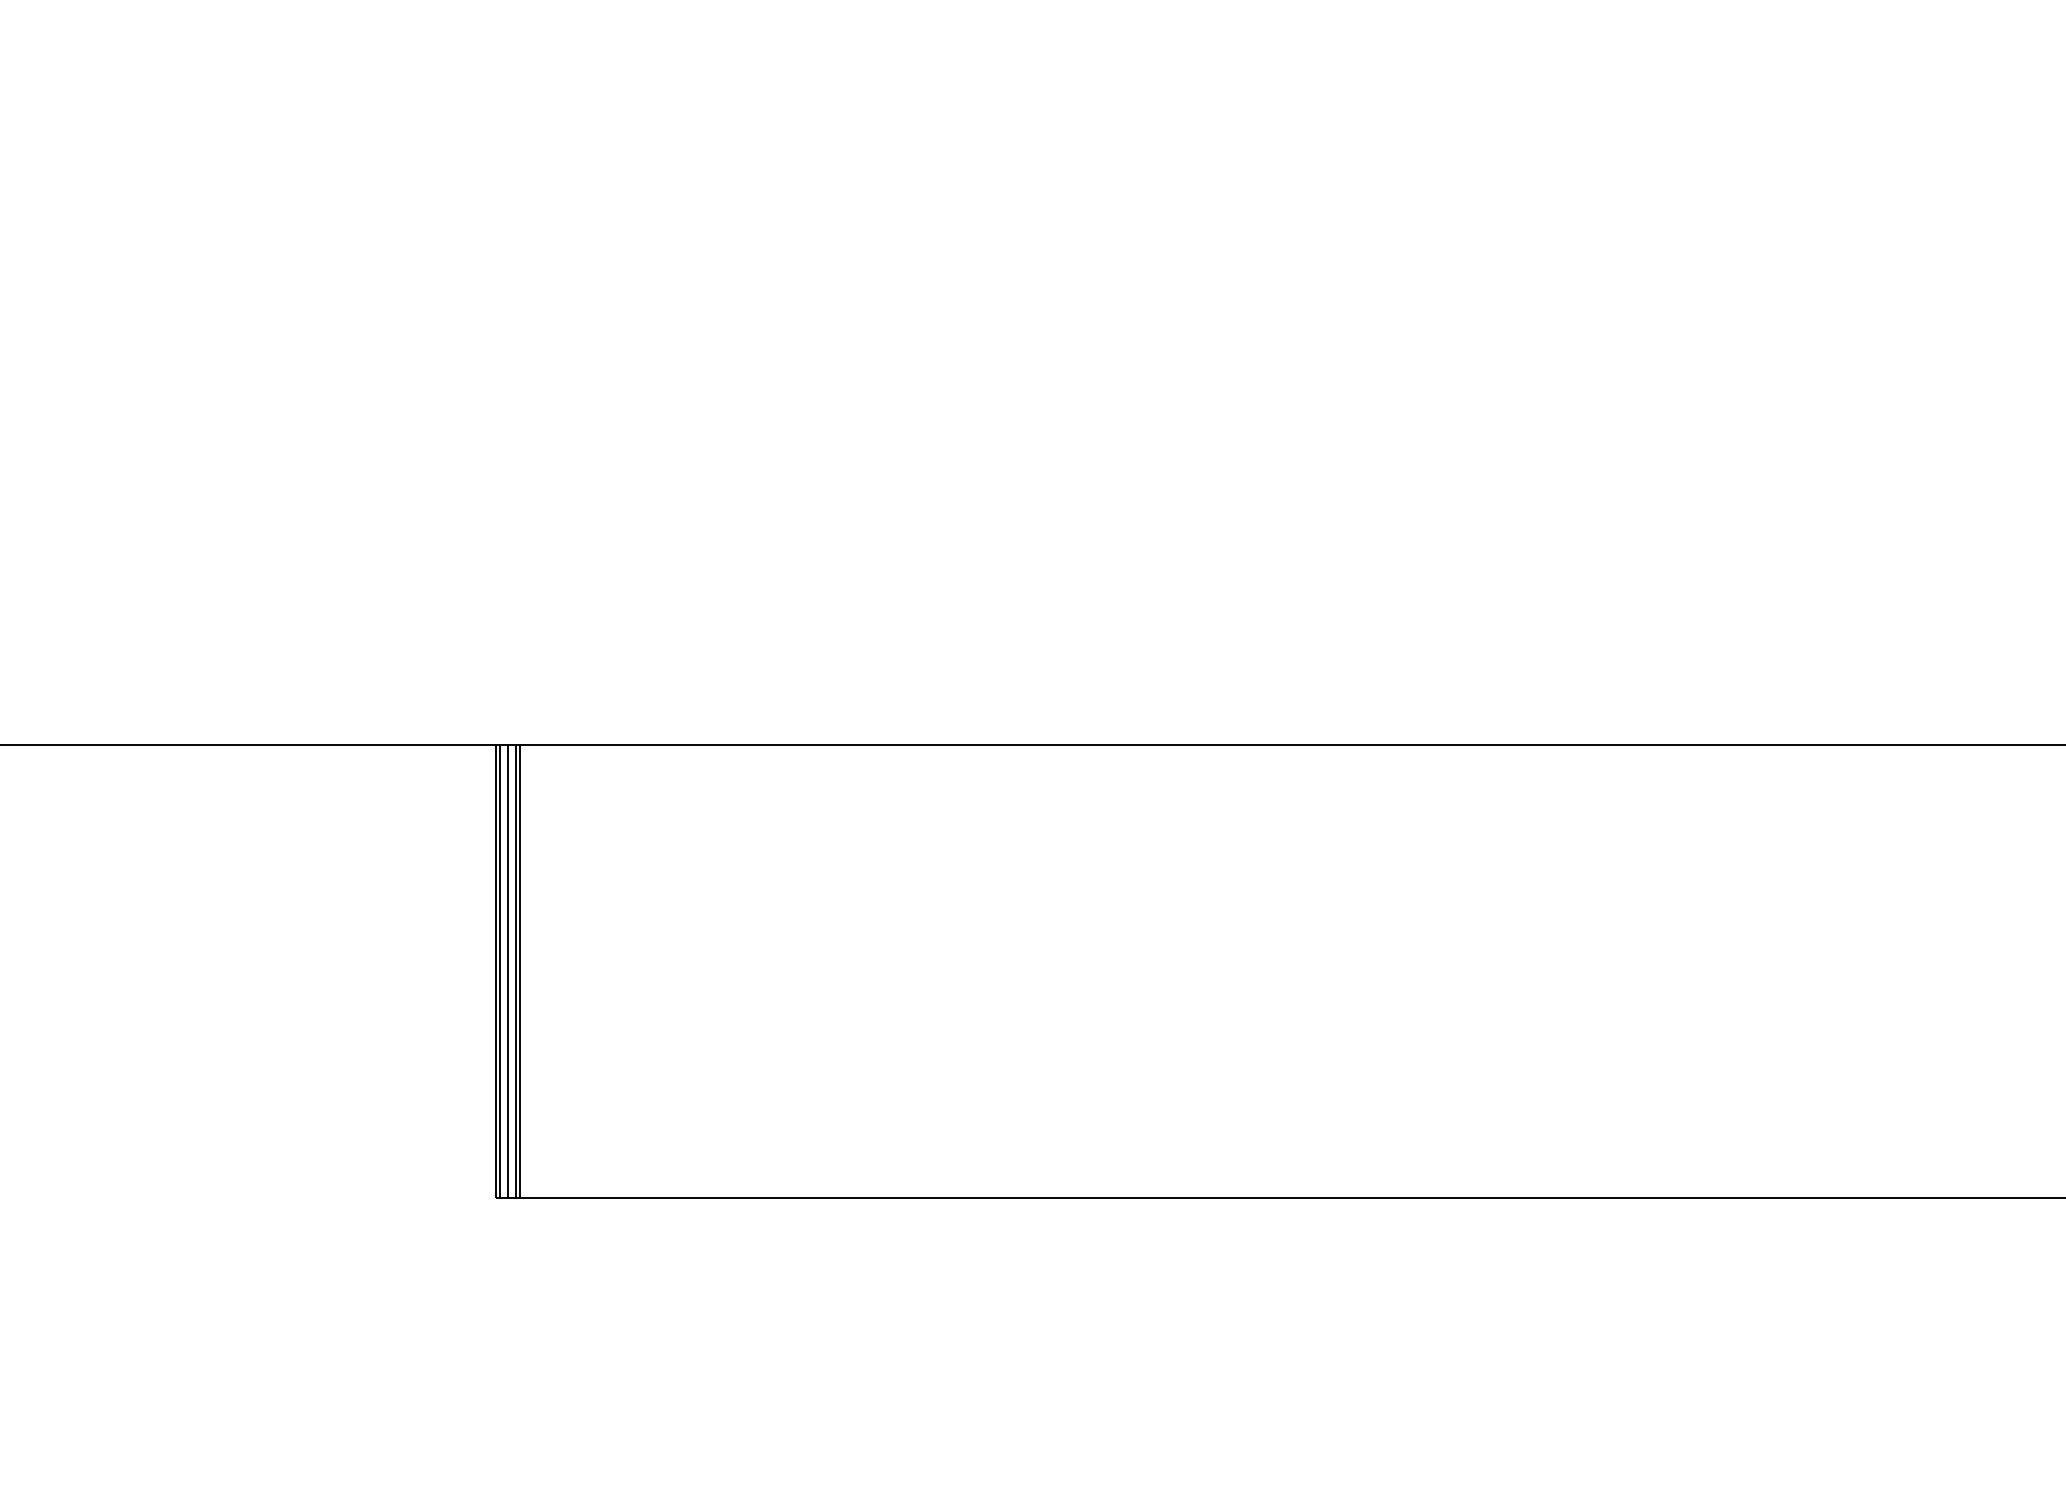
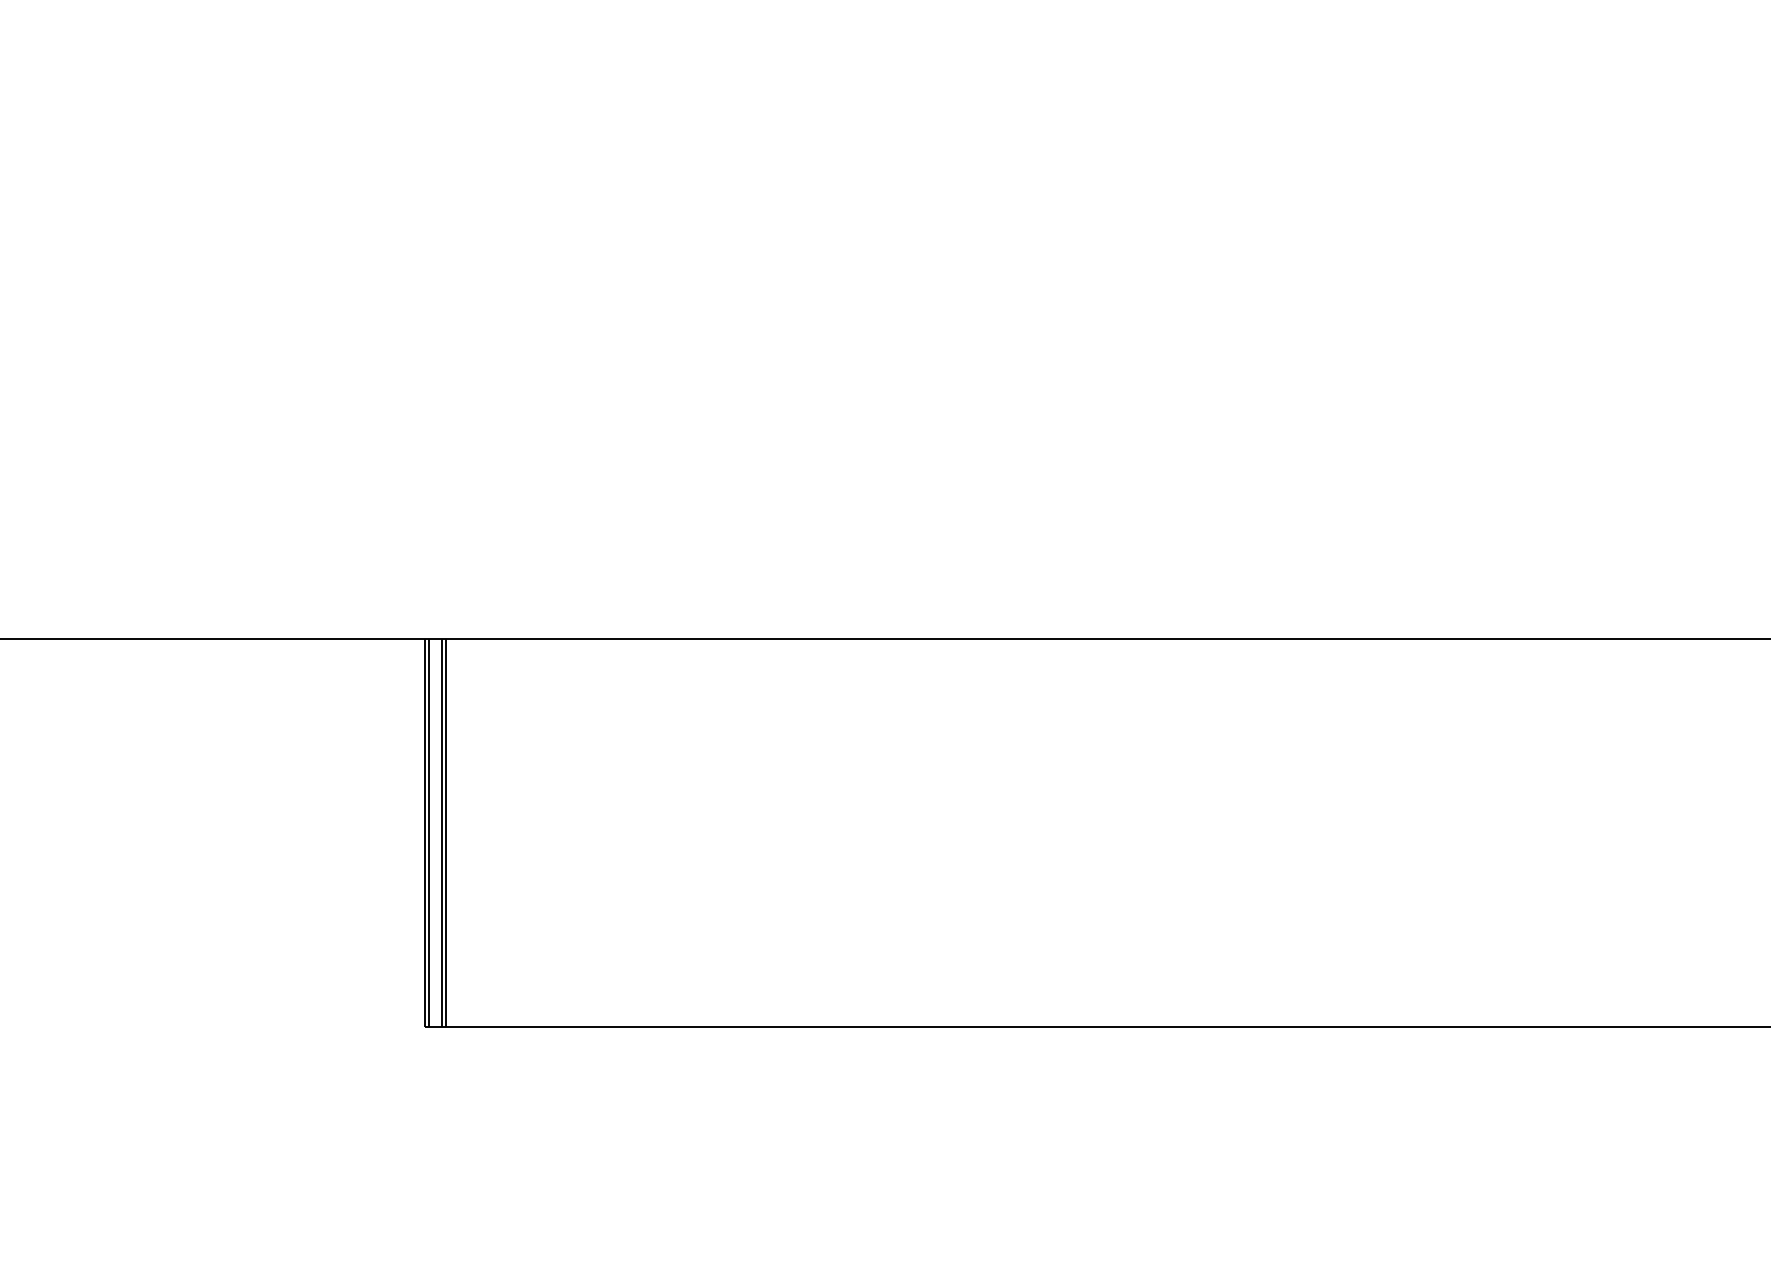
line: (507, 971) -> (434, 832), removed

